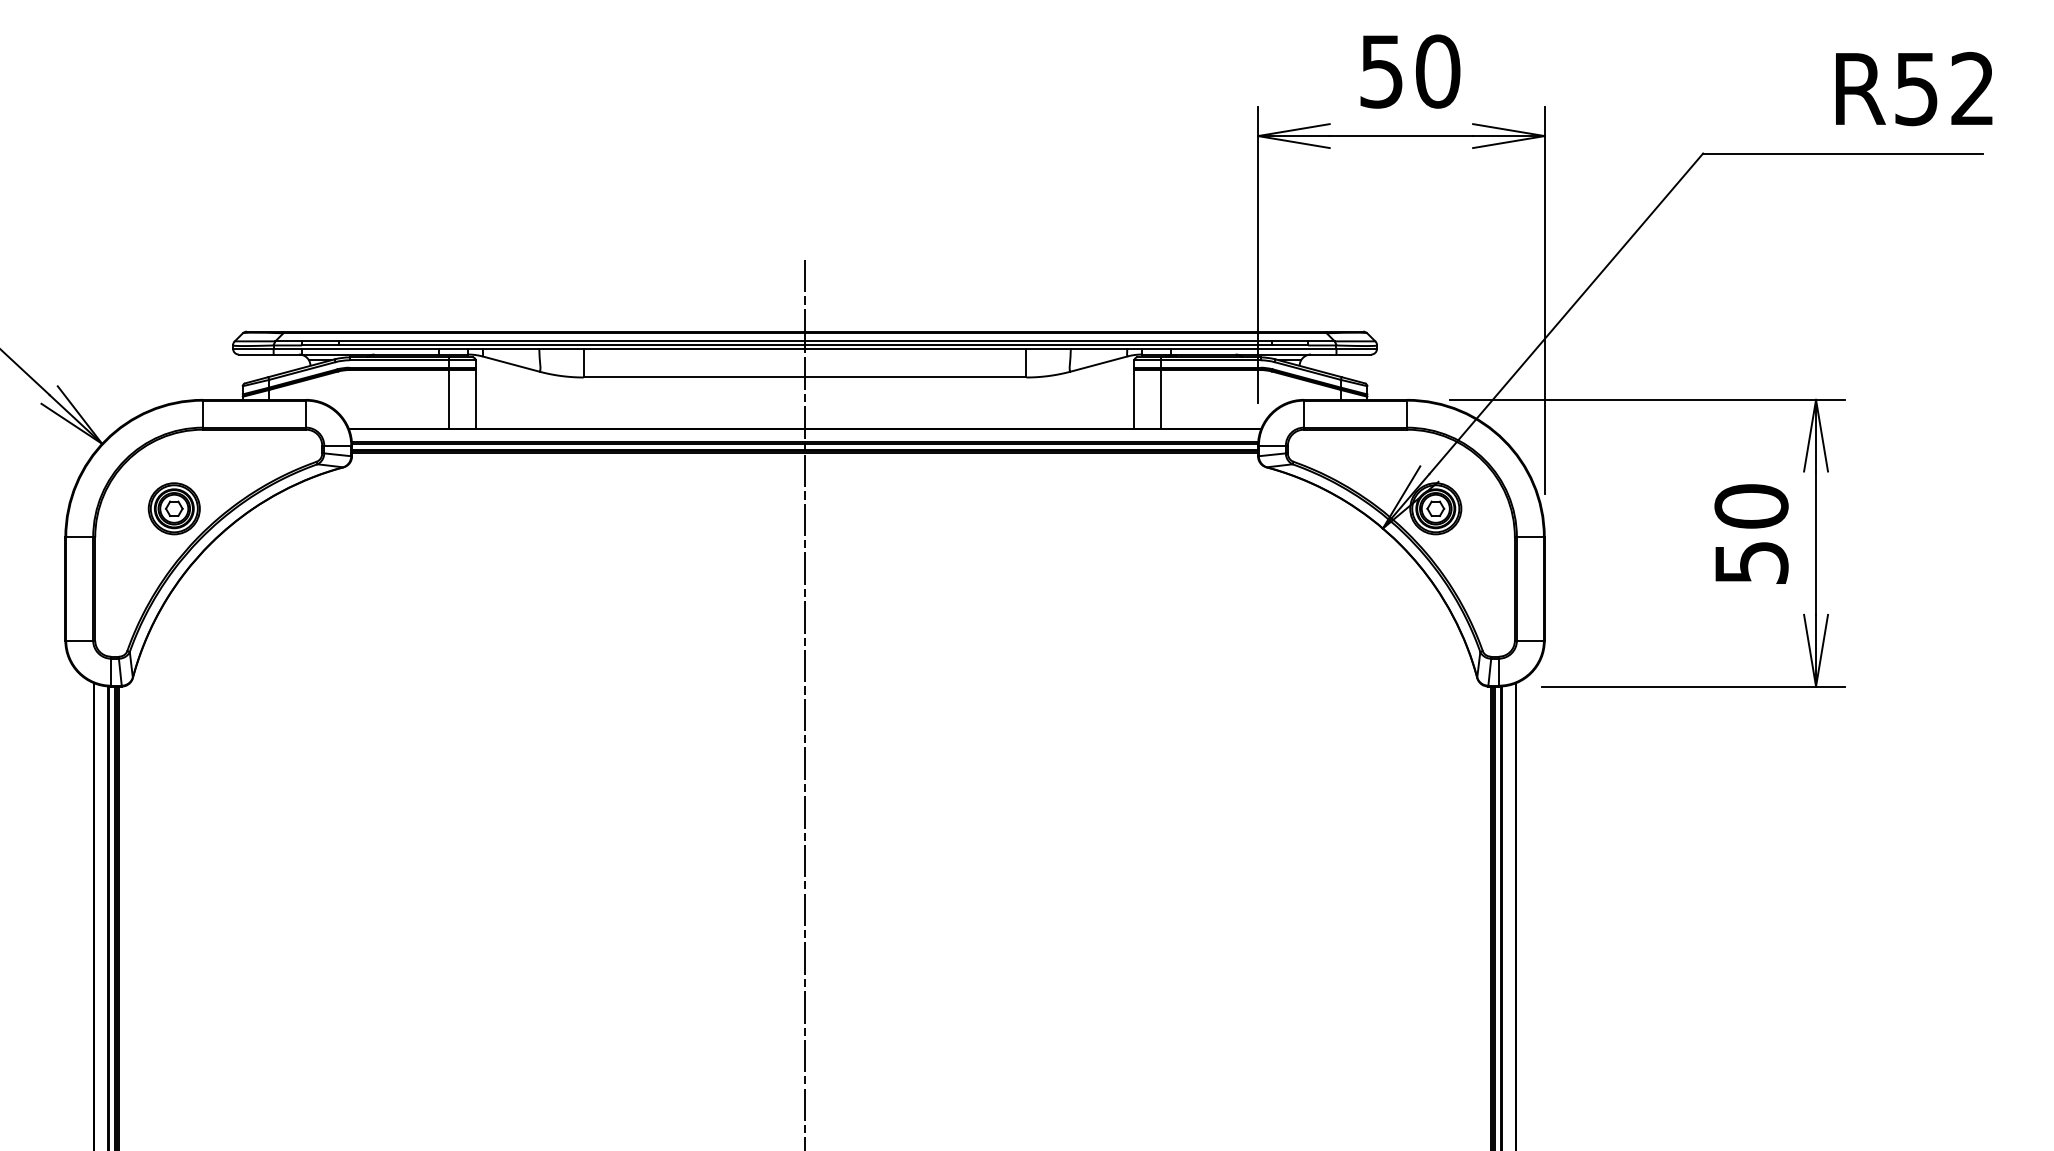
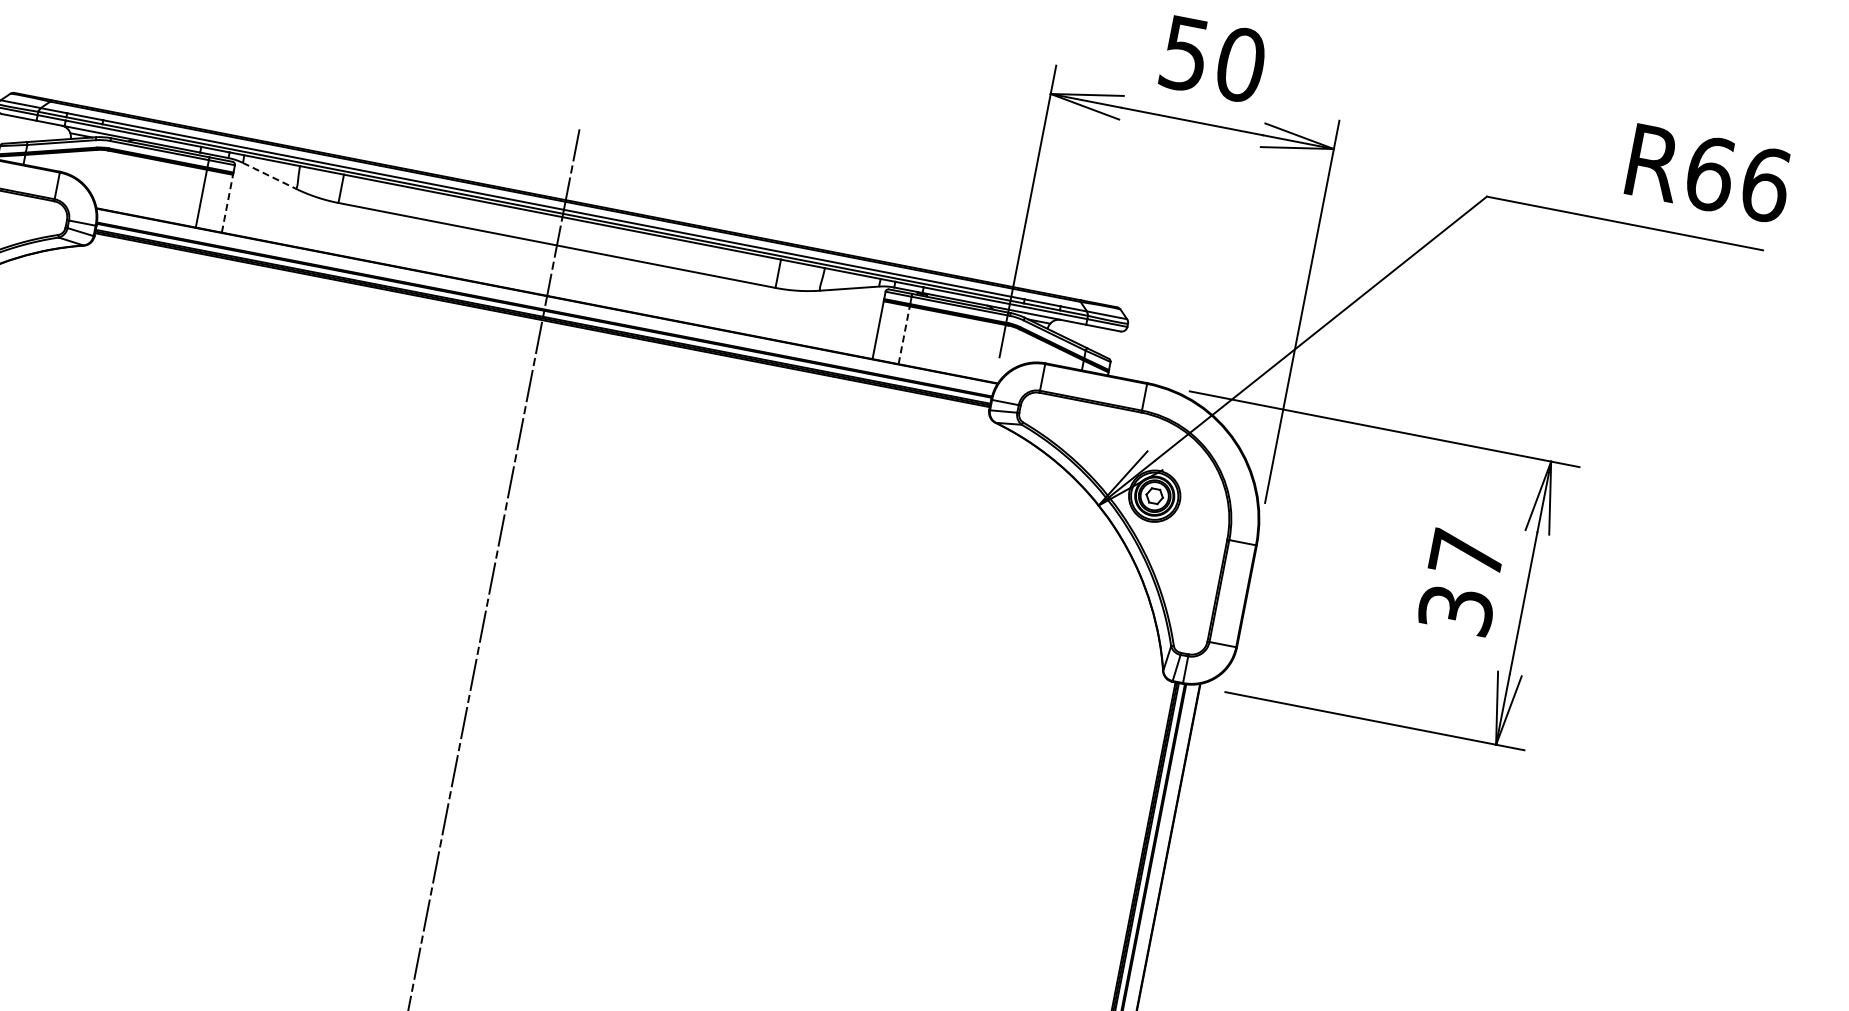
text: (1944, 88) -> (1737, 178), R52 -> R66
line: (511, 364) -> (269, 176), solid -> dashed
line: (475, 398) -> (227, 202), solid -> dashed
line: (1160, 398) -> (903, 334), solid -> dashed
text: (1751, 534) -> (1461, 582), 50 -> 37

